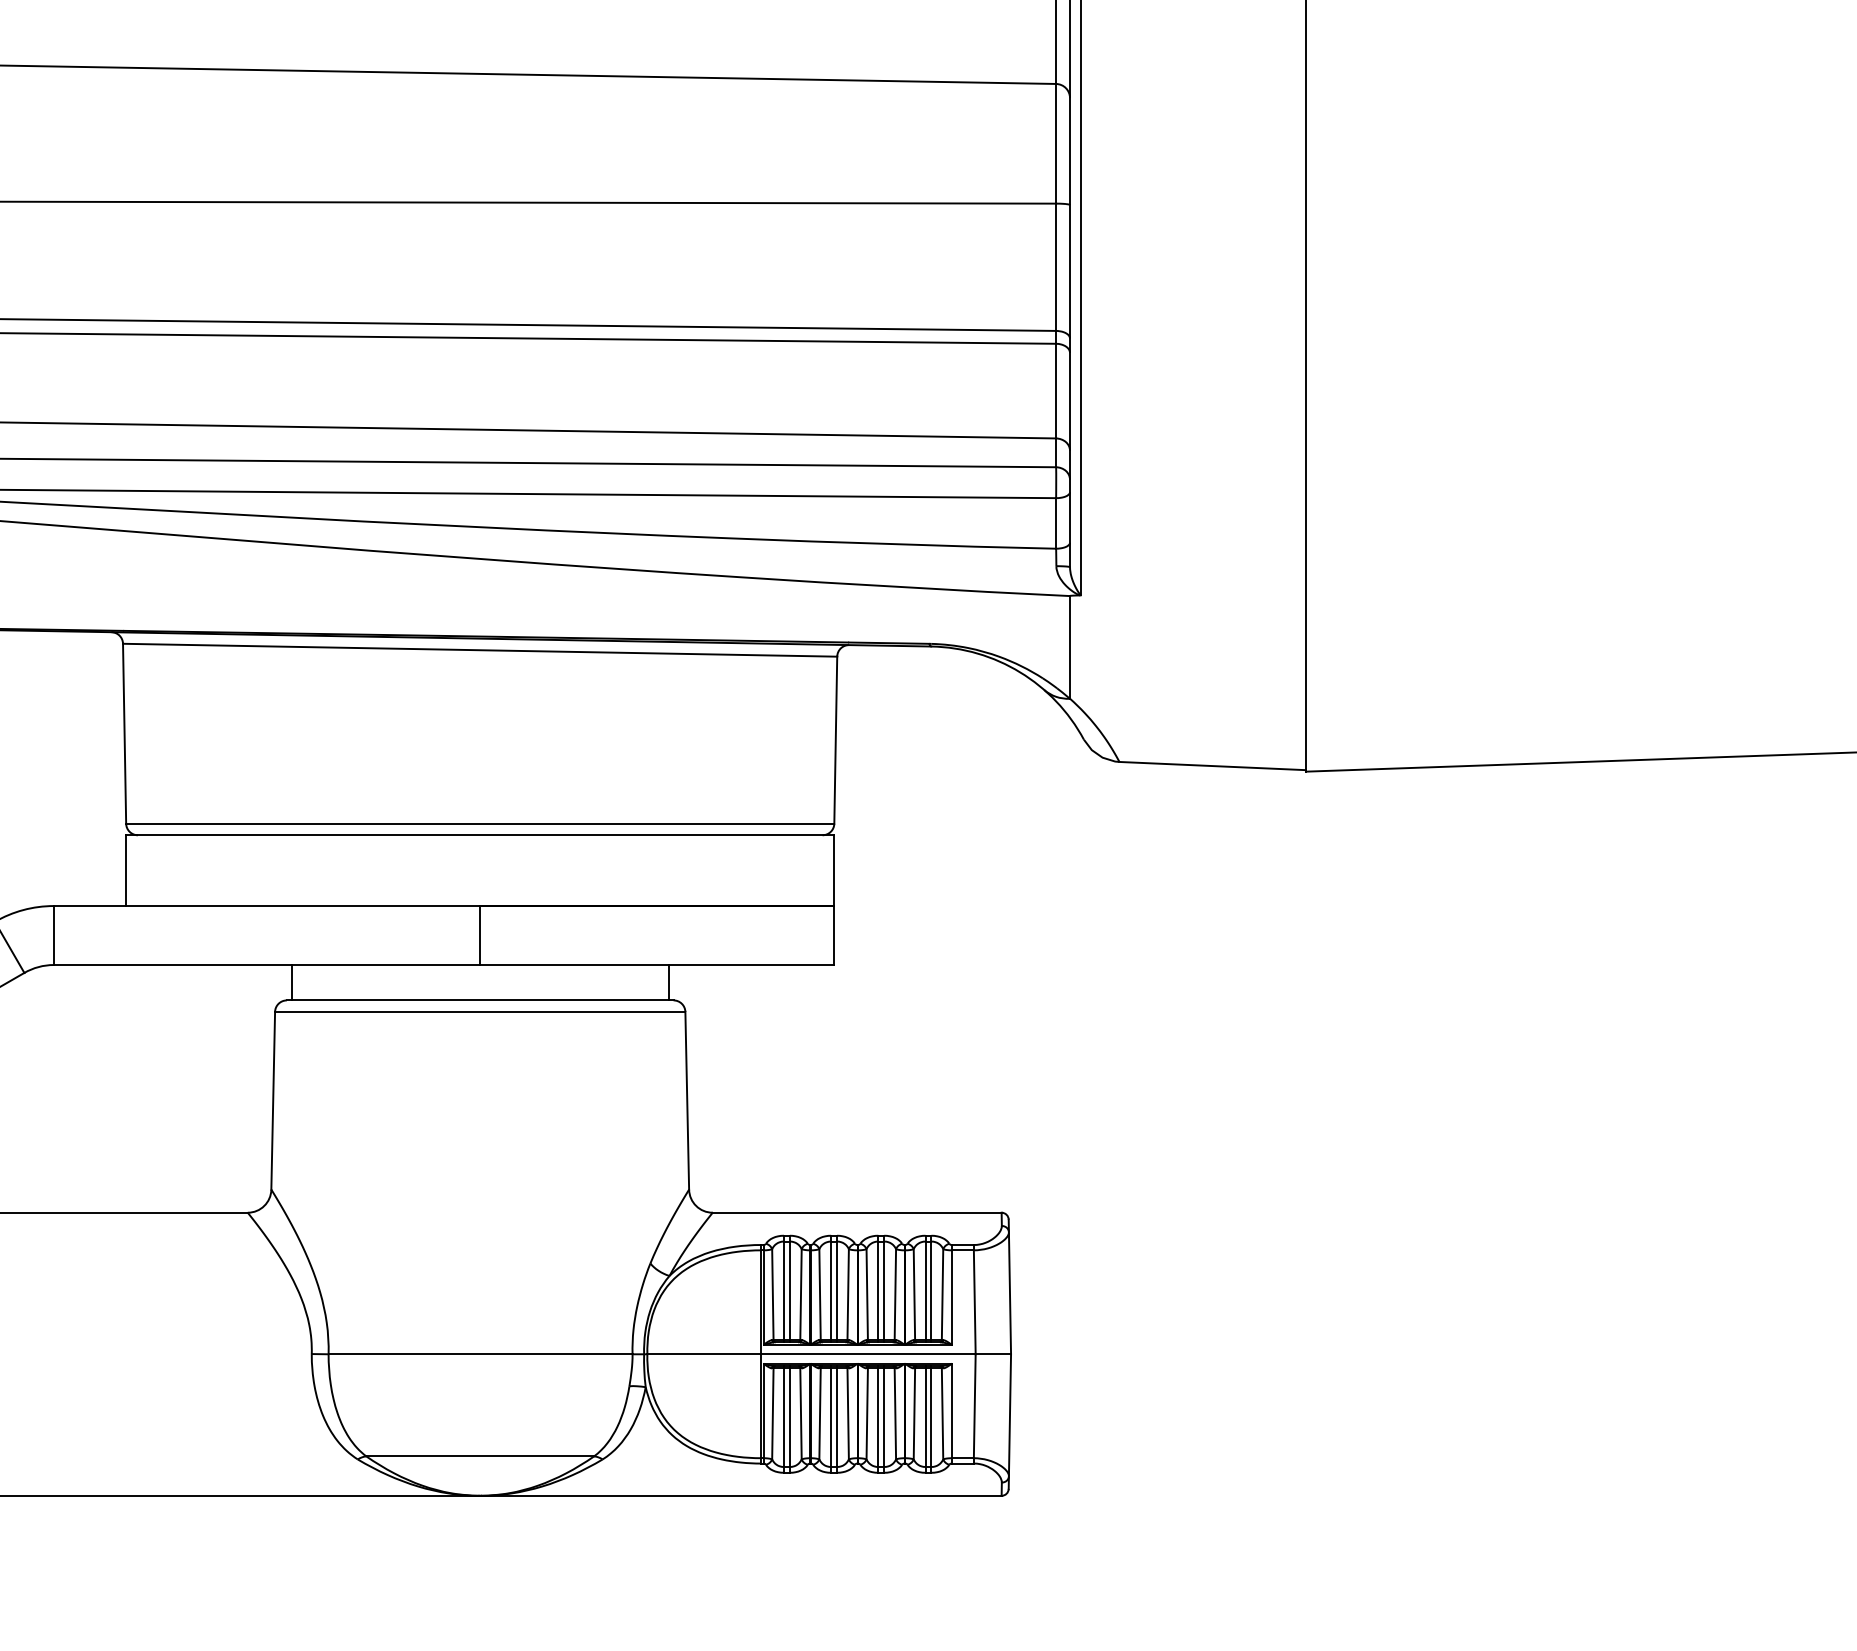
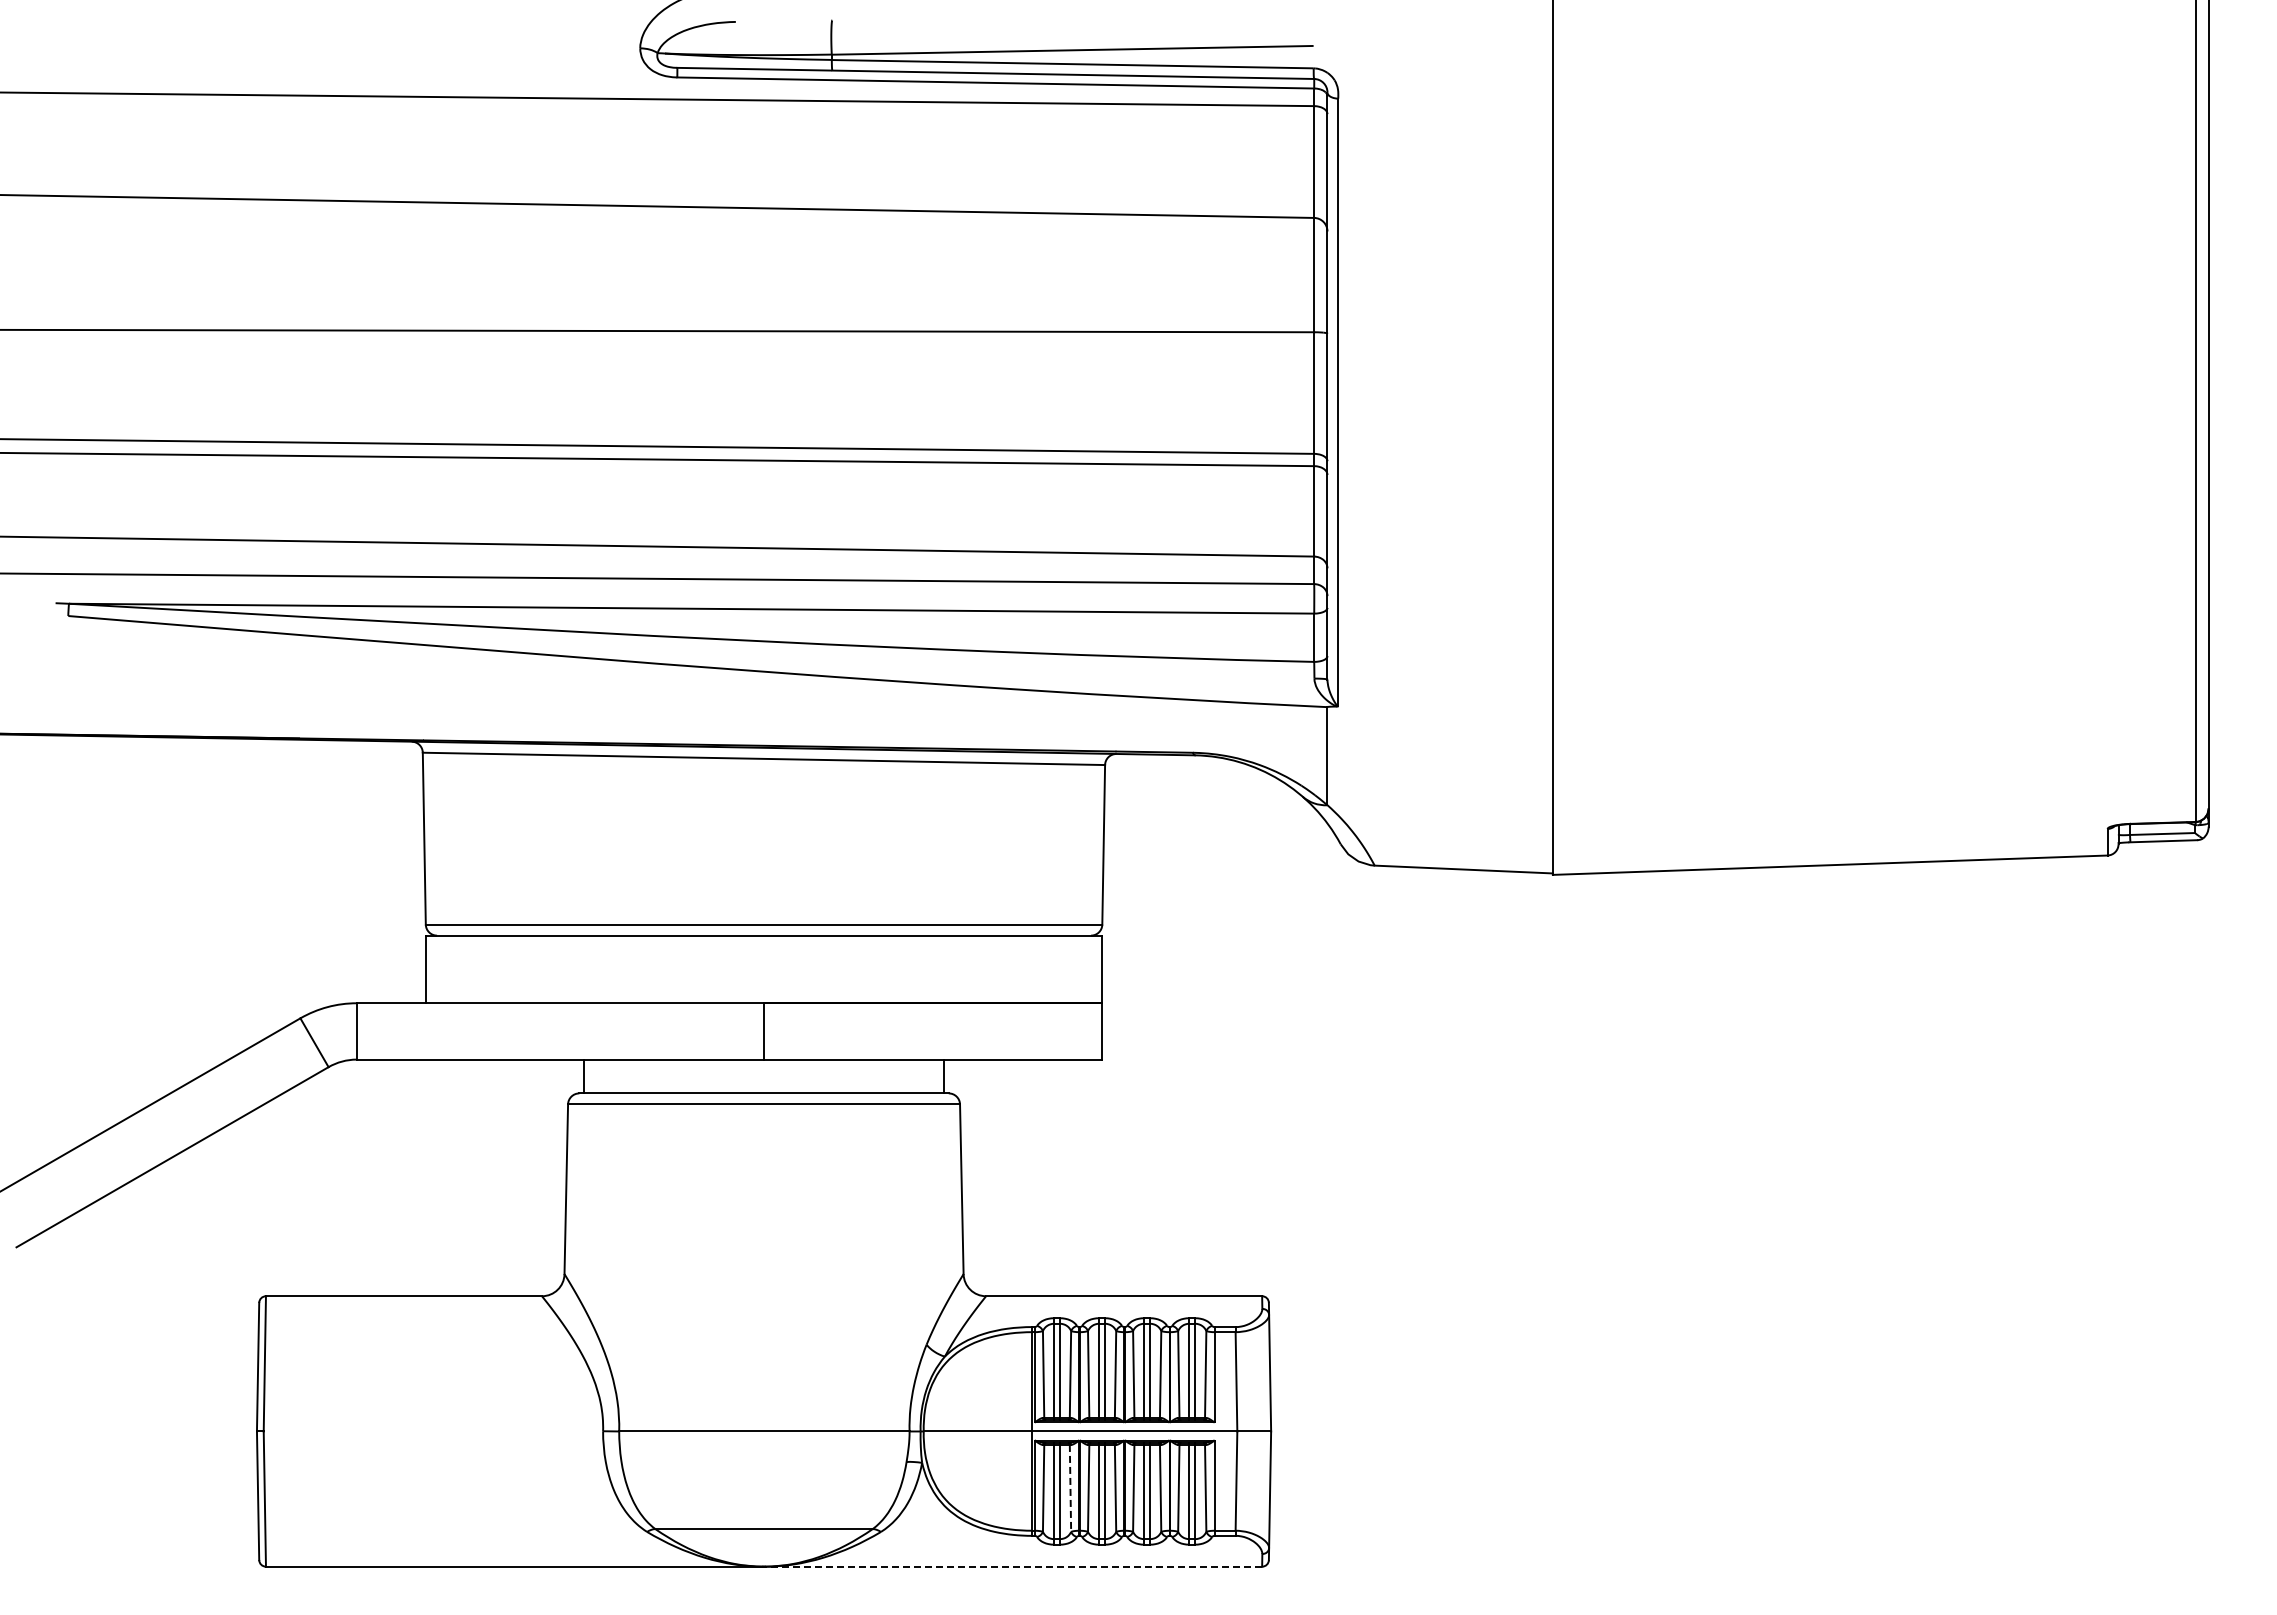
line: (801, 1413) -> (1070, 1488), solid -> dashed
line: (740, 1495) -> (1012, 1566), solid -> dashed

